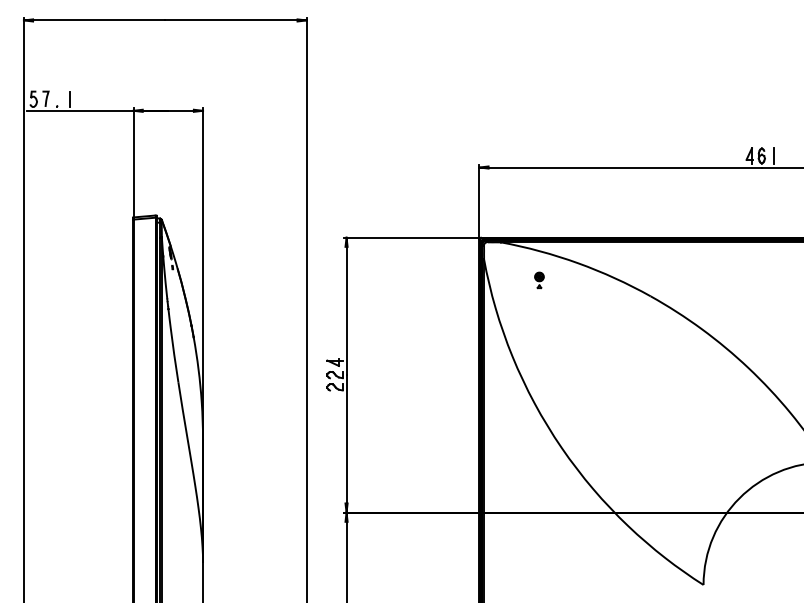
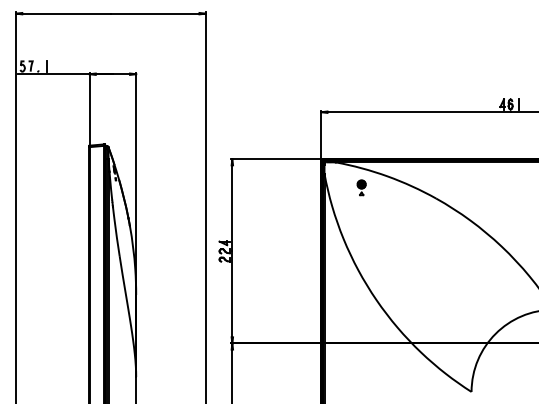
part: (539, 279) -> (361, 187), size x1.43

